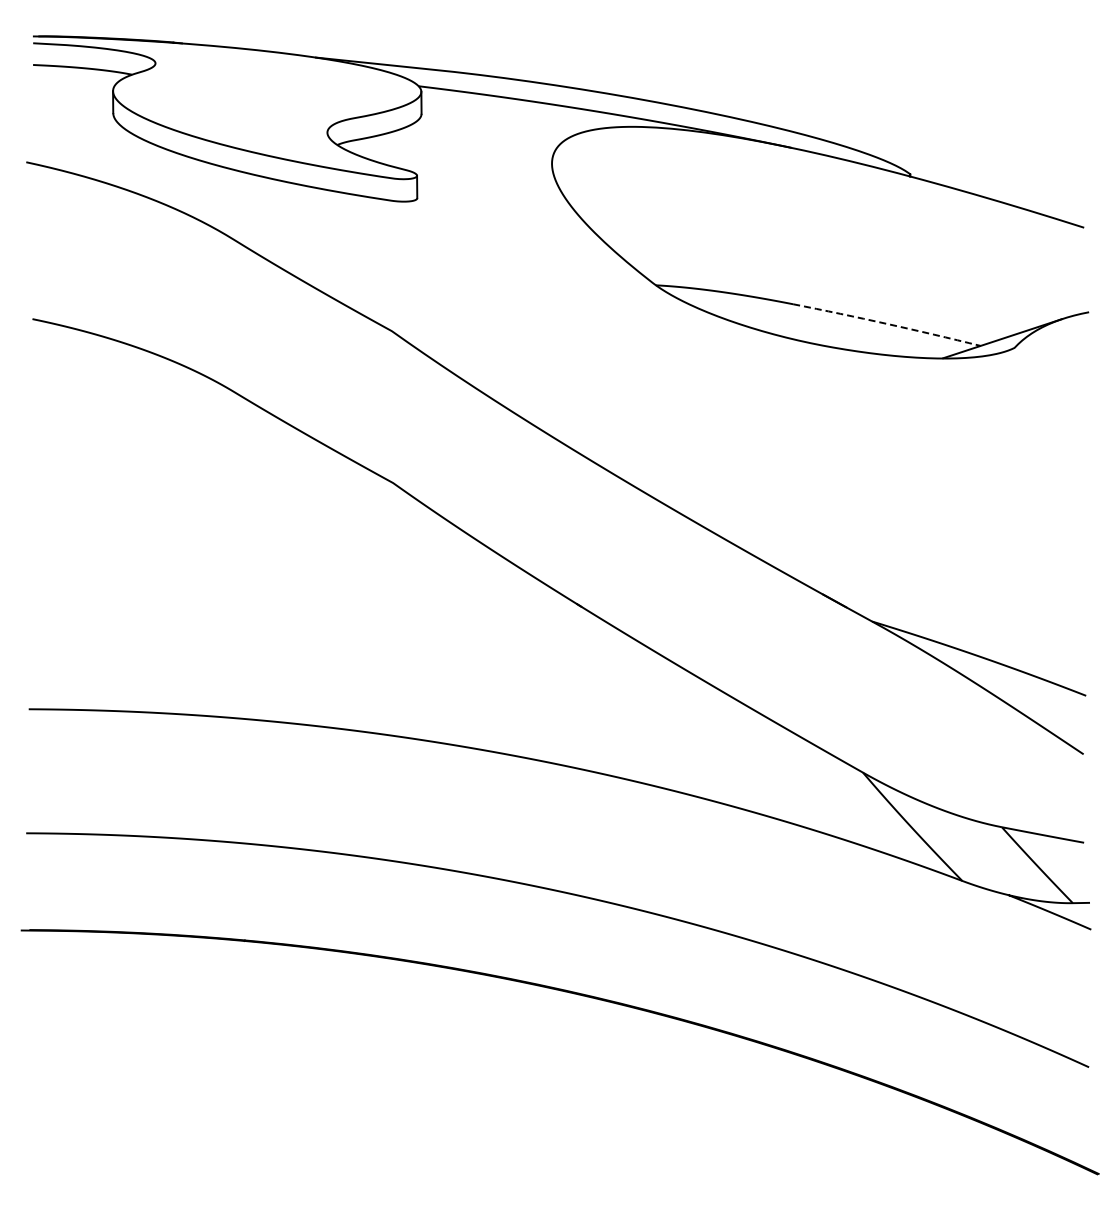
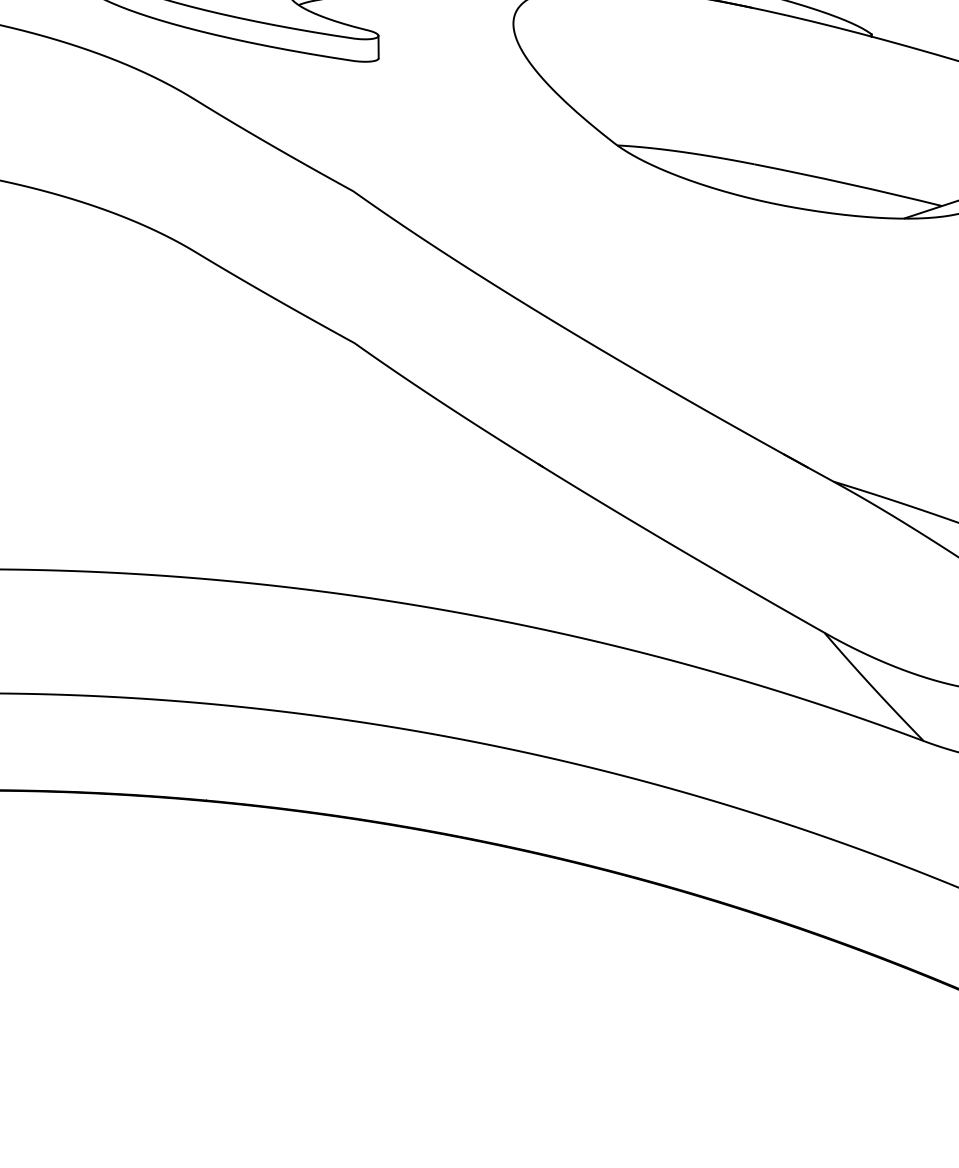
arc: (887, 323) -> (848, 183), dashed -> solid

